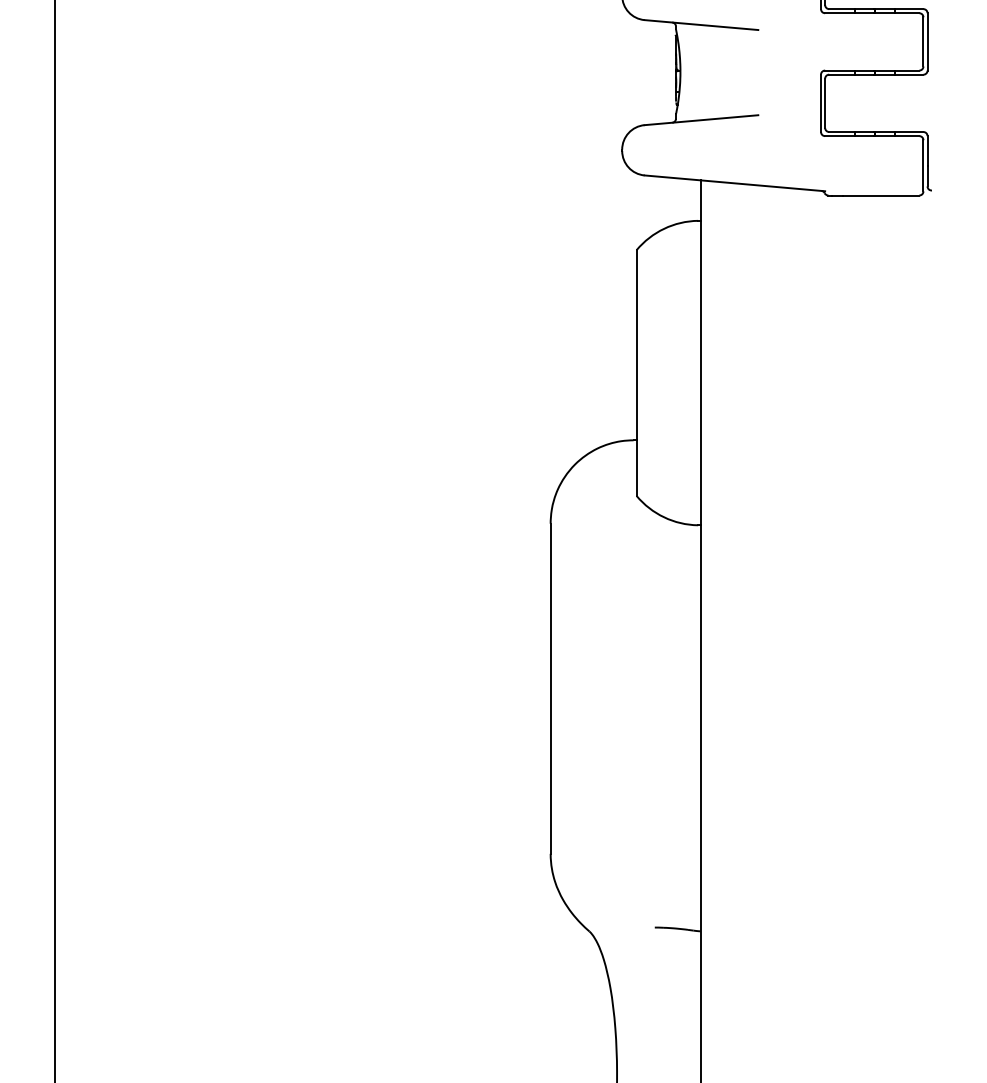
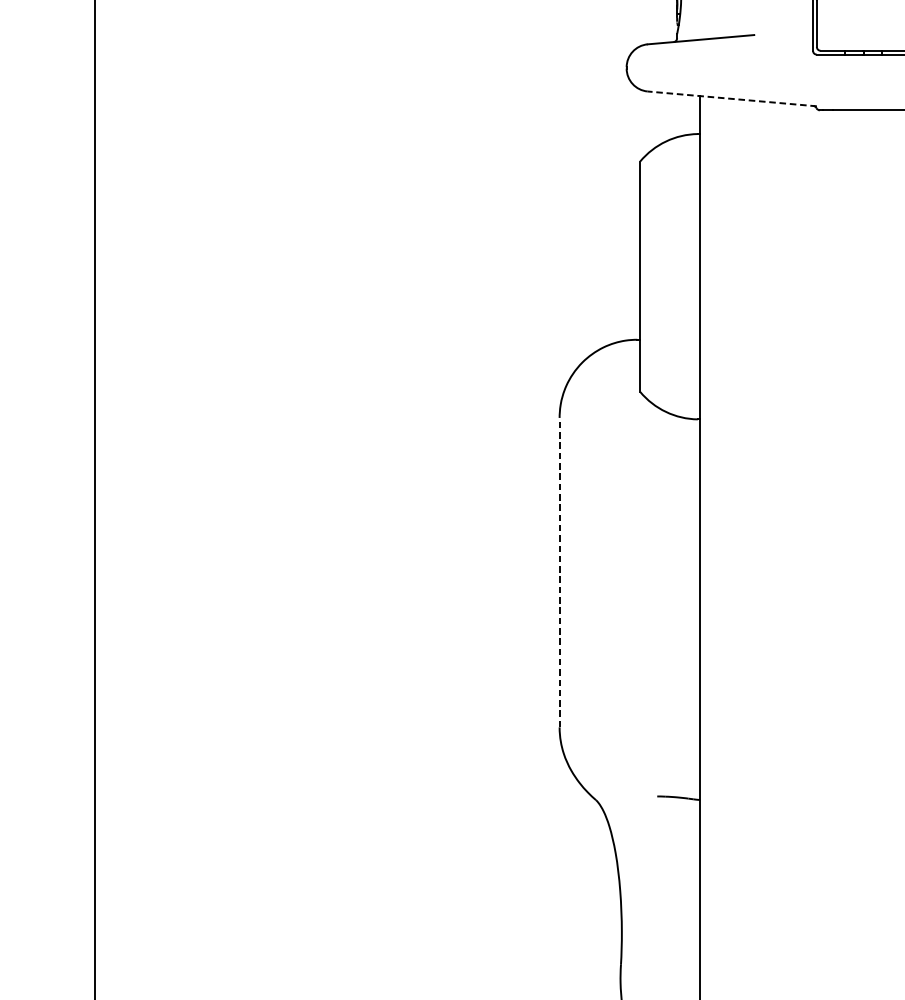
line: (734, 183) -> (731, 99), solid -> dashed
line: (550, 688) -> (559, 572), solid -> dashed

